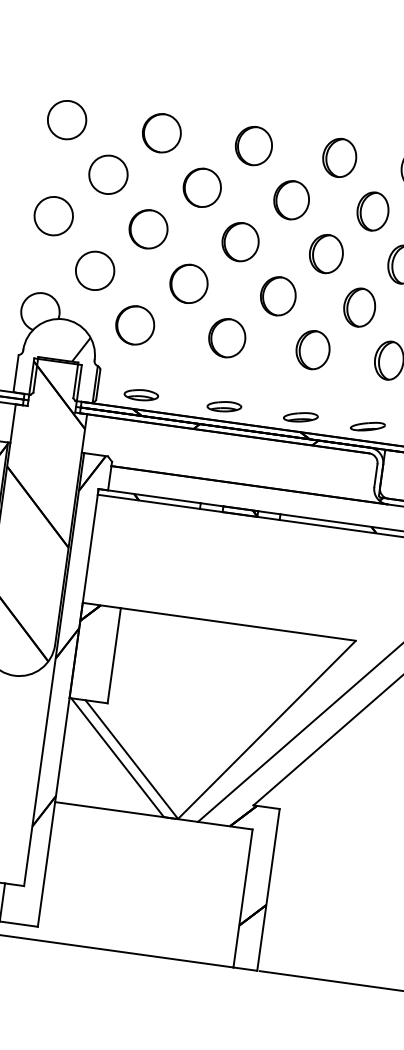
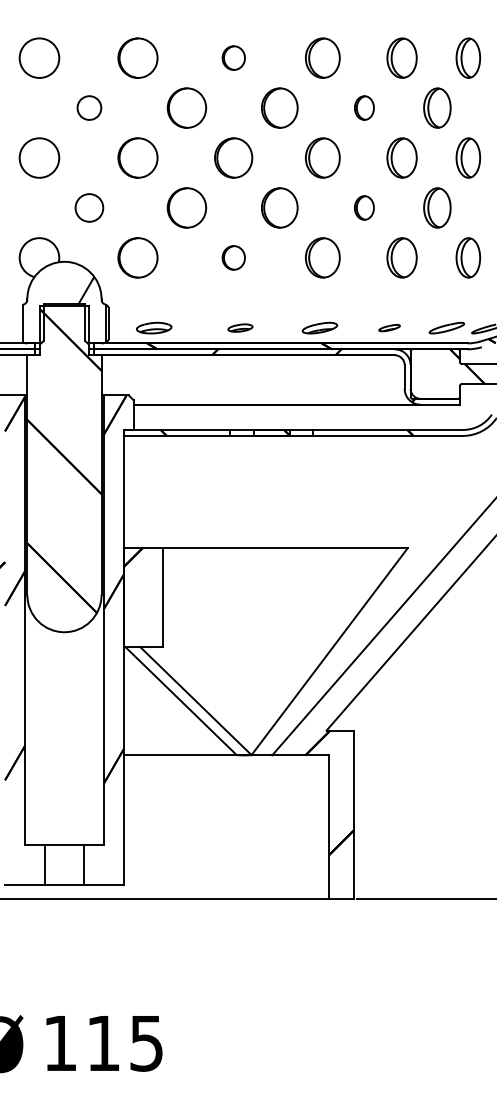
part: (253, 145) -> (233, 57), size x0.6
part: (108, 174) -> (89, 107), size x0.6
part: (373, 210) -> (364, 107), size x0.6
part: (95, 270) -> (89, 207), size x0.7
part: (359, 307) -> (364, 207), size x0.6
part: (227, 337) -> (233, 257), size x0.6
part: (224, 406) -> (240, 327), size x0.7
part: (367, 425) -> (389, 327), size x0.6

